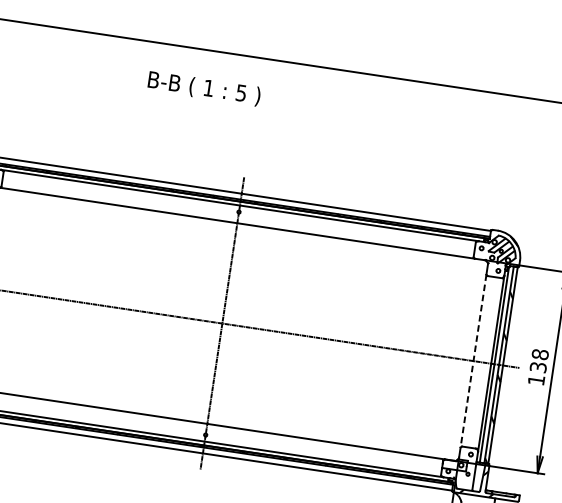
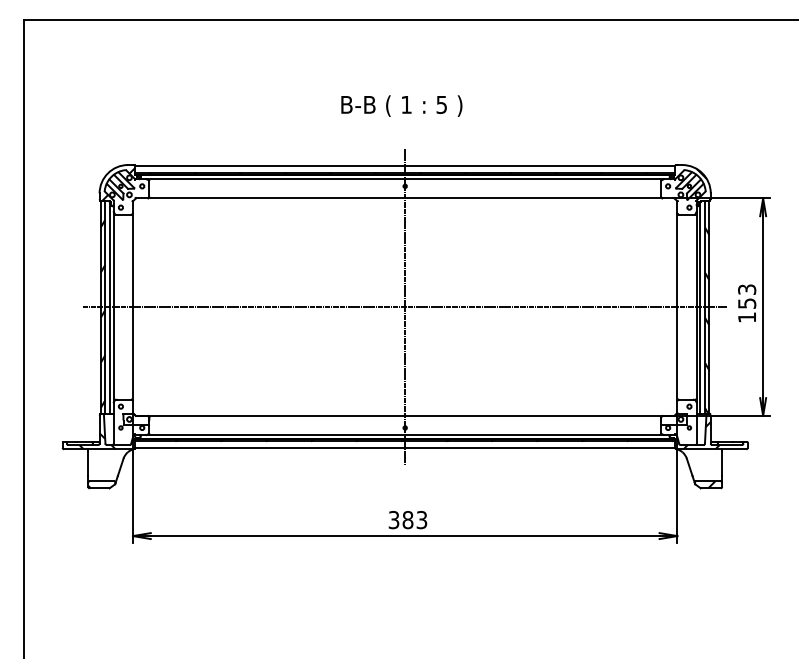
text: (204, 88) -> (401, 105), moved
text: (539, 360) -> (747, 296), 138 -> 153
line: (473, 361) -> (677, 307), dashed -> solid

